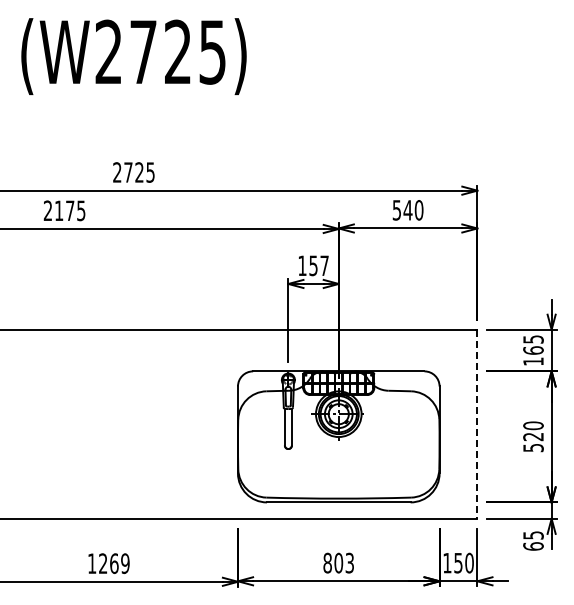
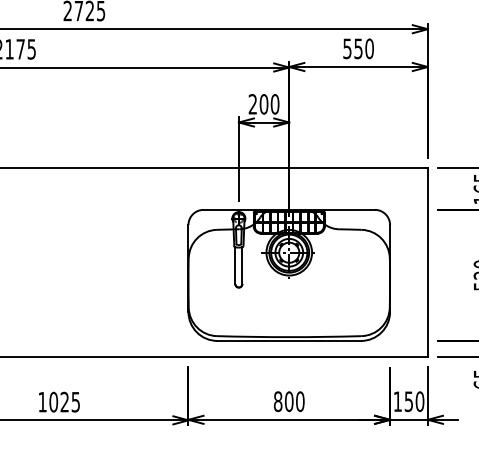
text: (407, 210) -> (357, 49), 540 -> 550
text: (313, 265) -> (263, 104), 157 -> 200
line: (477, 424) -> (427, 263), dashed -> solid
text: (349, 562) -> (299, 401), 803 -> 800
text: (114, 563) -> (64, 402), 1269 -> 1025

